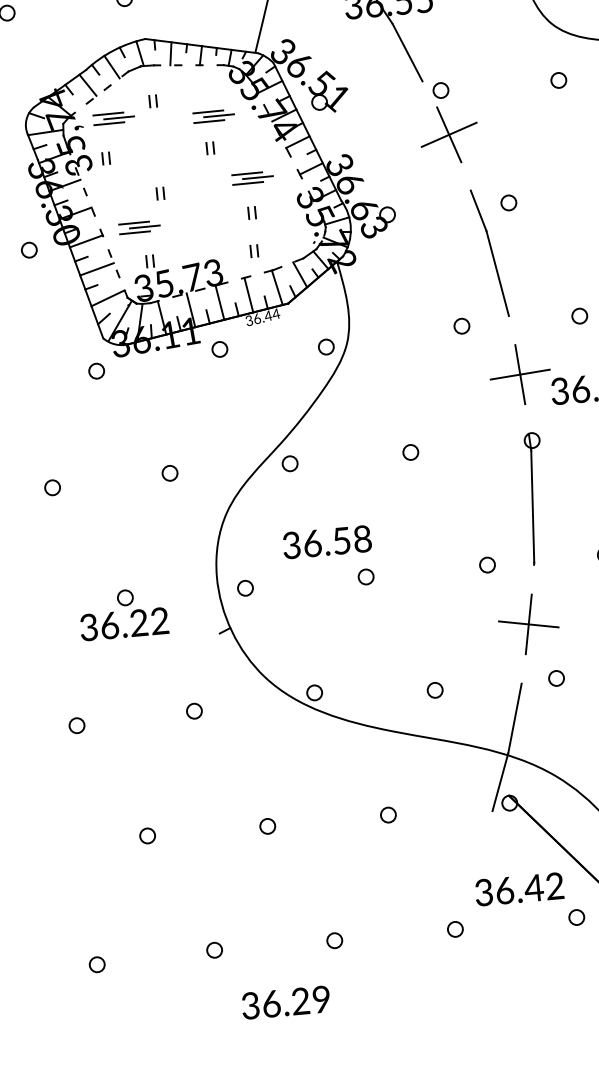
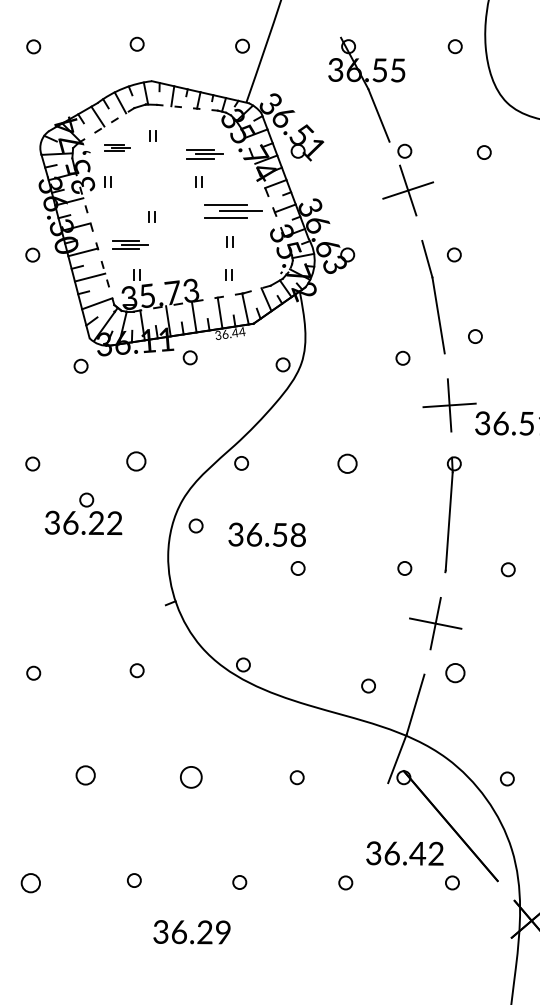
part: (557, 80) -> (483, 152), moved
part: (113, 118) -> (117, 147), size x0.7
part: (252, 178) -> (233, 211), size x1.6
part: (579, 316) -> (475, 336), moved
part: (410, 452) -> (347, 463), size x1.4
part: (169, 473) -> (135, 461), size x1.4
part: (244, 587) -> (195, 525), moved
part: (123, 606) -> (84, 507), moved
part: (555, 677) -> (454, 672), size x1.4
part: (435, 689) -> (368, 685), moved
part: (266, 825) -> (190, 776), size x1.6
part: (147, 835) -> (85, 774), size x1.4
part: (96, 964) -> (30, 882), size x1.4

